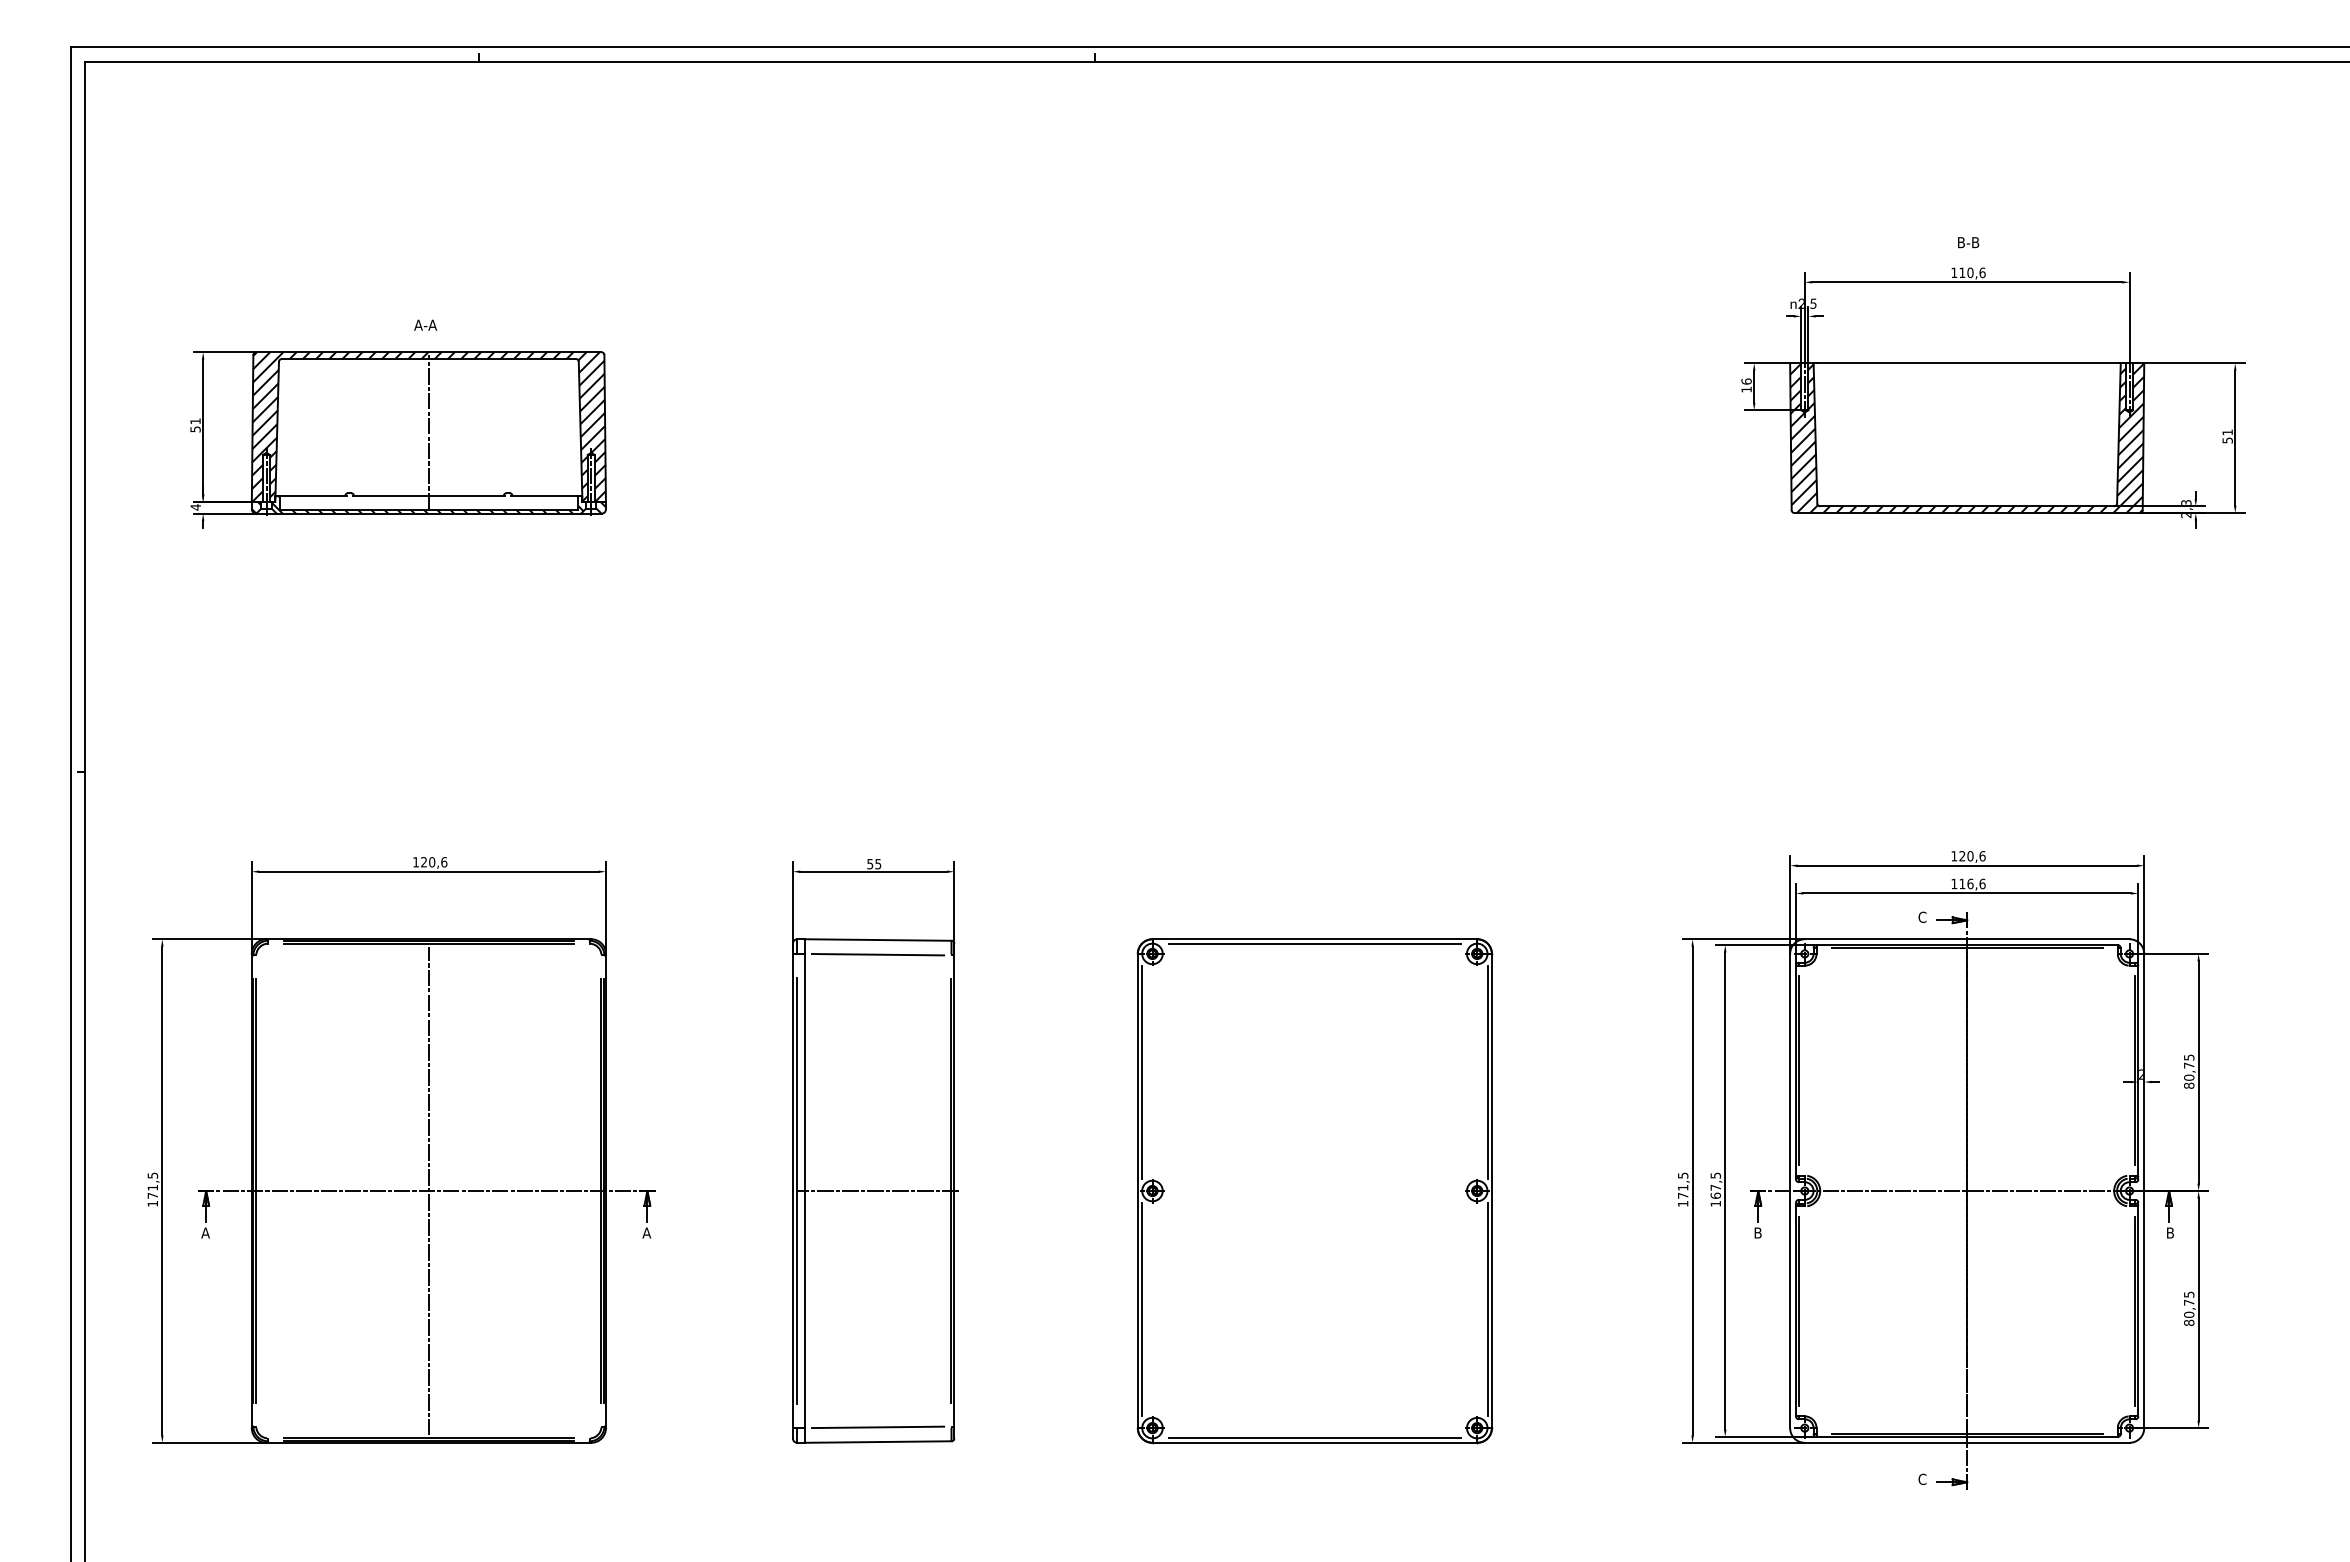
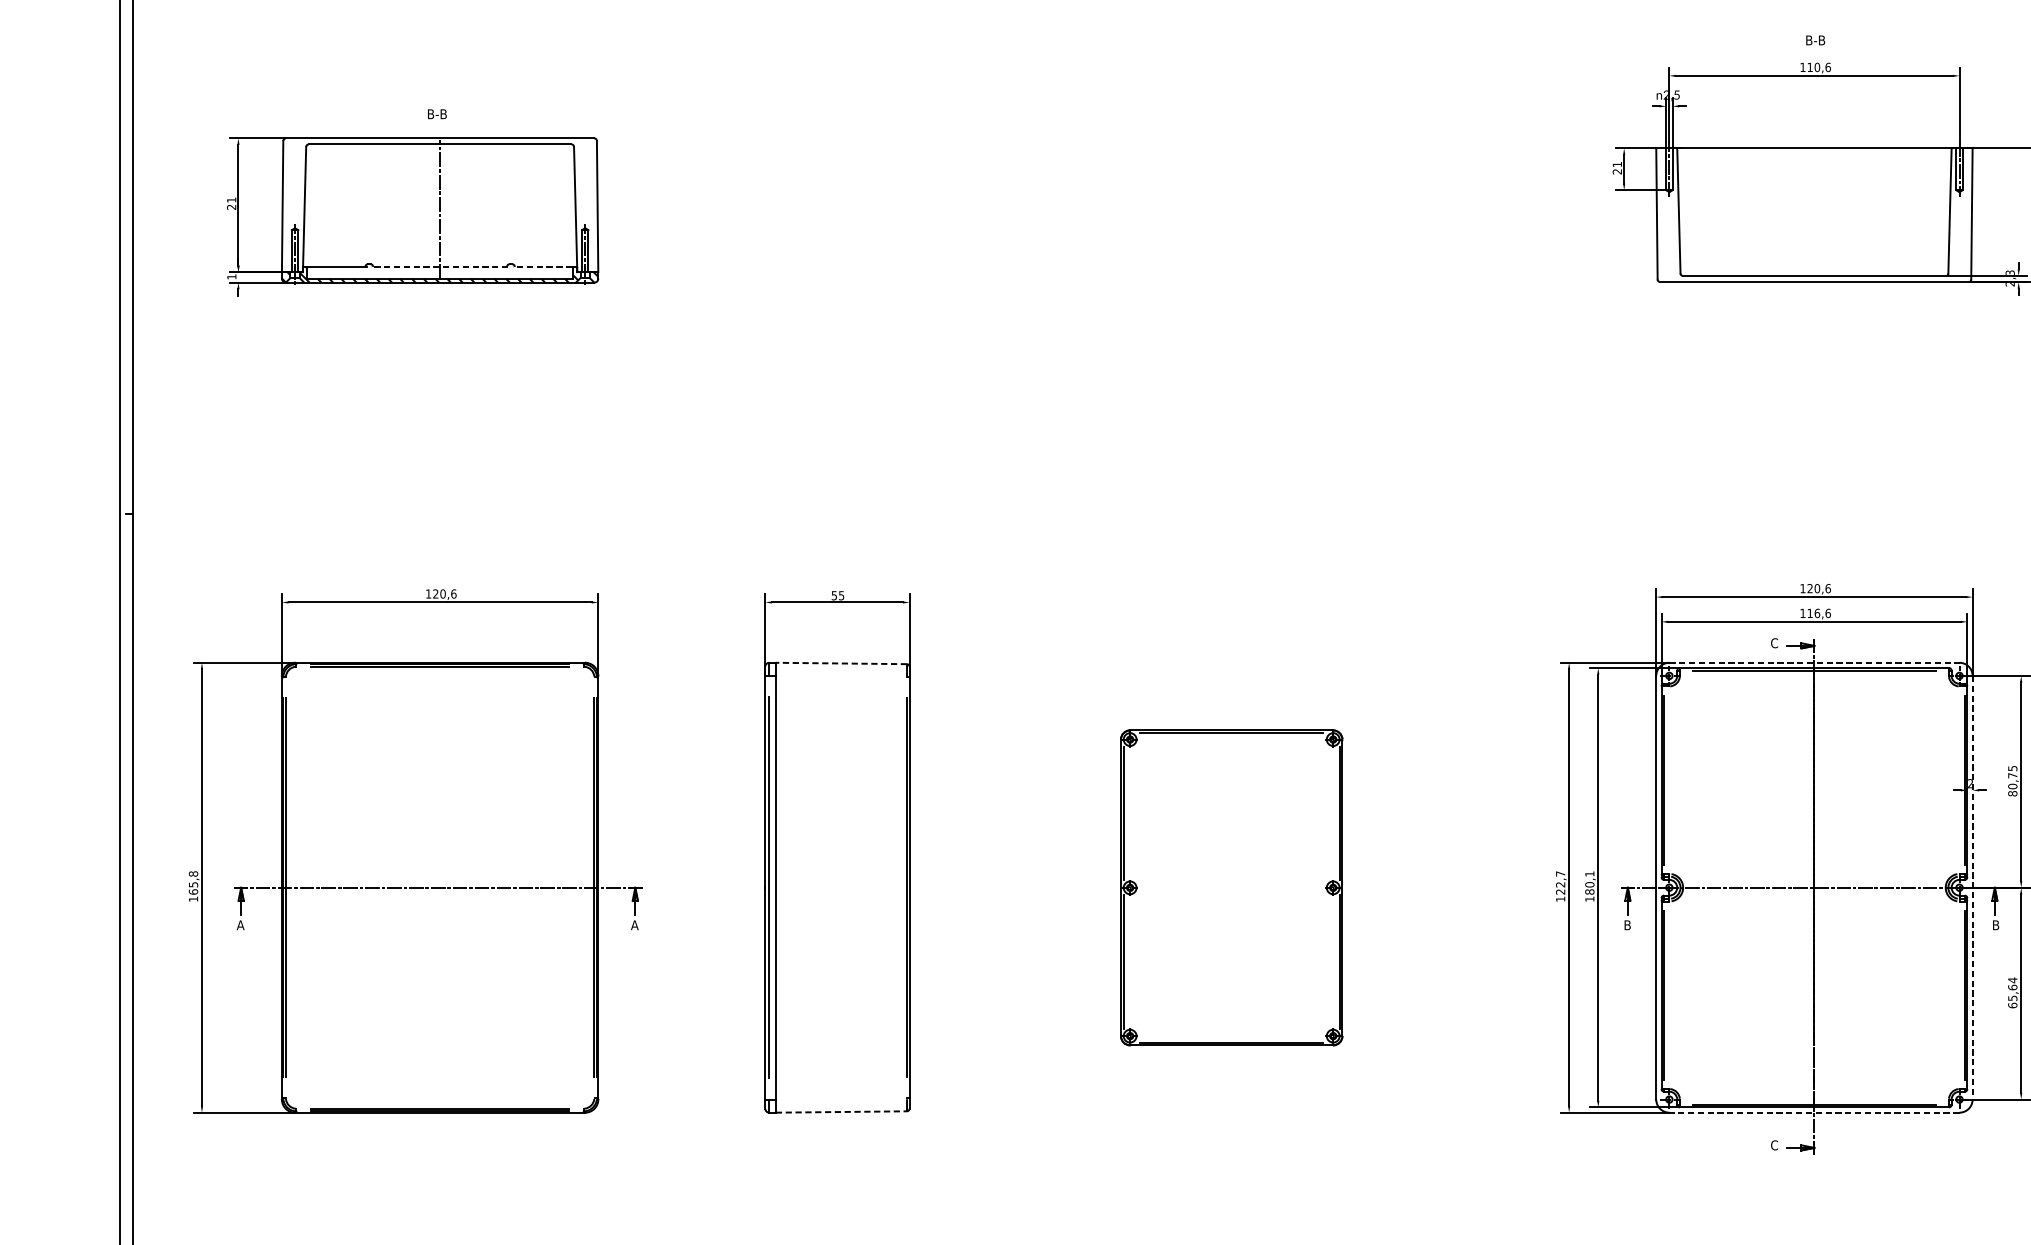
text: (425, 324) -> (437, 113), A-A -> B-B
text: (1746, 385) -> (1617, 168), 16 -> 21
hatch: (428, 426) -> (439, 204), removed
text: (195, 429) -> (231, 207), 51 -> 21
hatch: (1967, 438) -> (1814, 215), removed
line: (428, 496) -> (439, 267), solid -> dashed
line: (544, 496) -> (543, 267), solid -> dashed
text: (195, 507) -> (231, 277), 4 -> 1
line: (1967, 939) -> (1814, 663), solid -> dashed
line: (877, 940) -> (840, 663), solid -> dashed
line: (877, 954) -> (840, 676), removed
text: (152, 1185) -> (193, 882), 171,5 -> 165,8
text: (1682, 1185) -> (1560, 882), 171,5 -> 122,7
text: (1715, 1185) -> (1589, 882), 167,5 -> 180,1
line: (428, 1190) -> (439, 887), removed
line: (877, 1191) -> (840, 888), removed
part: (1314, 1191) -> (1231, 888), size x0.7
line: (2144, 1191) -> (1972, 888), solid -> dashed
text: (2189, 1308) -> (2013, 992), 80,75 -> 65,64
line: (877, 1427) -> (840, 1099), removed
line: (878, 1442) -> (841, 1112), solid -> dashed
line: (1966, 1442) -> (1813, 1112), solid -> dashed

